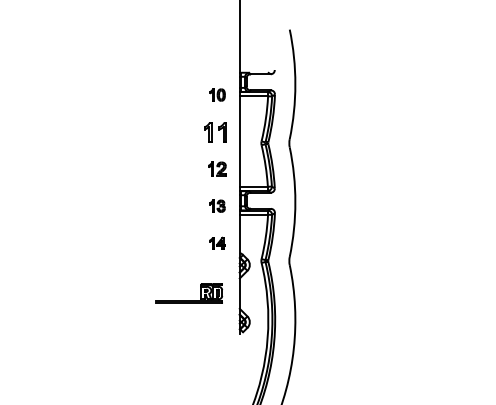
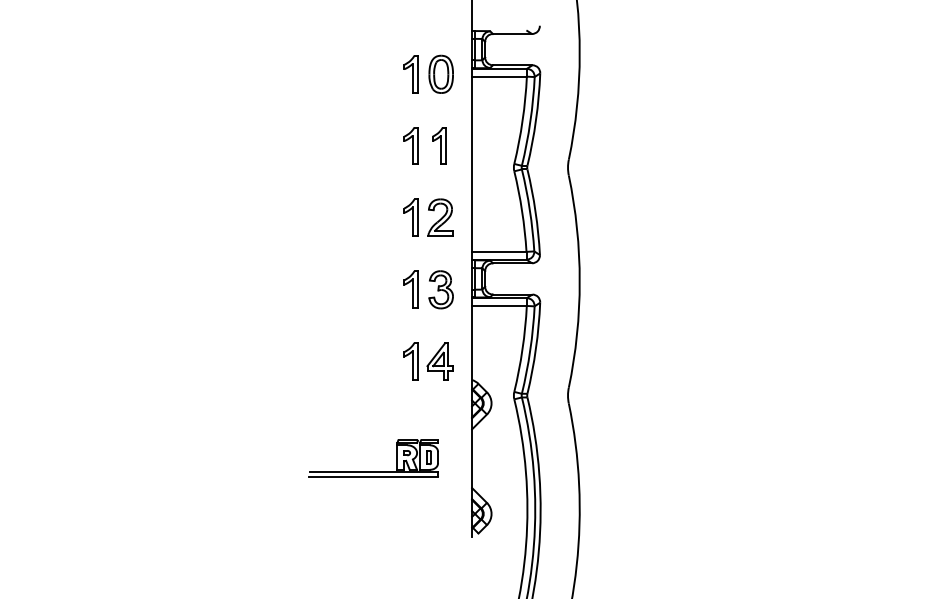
part: (217, 94) -> (428, 73), size x1.67
part: (217, 168) -> (428, 216), size x1.43
part: (217, 205) -> (428, 288), size x1.67
part: (217, 243) -> (428, 361), size x1.67

